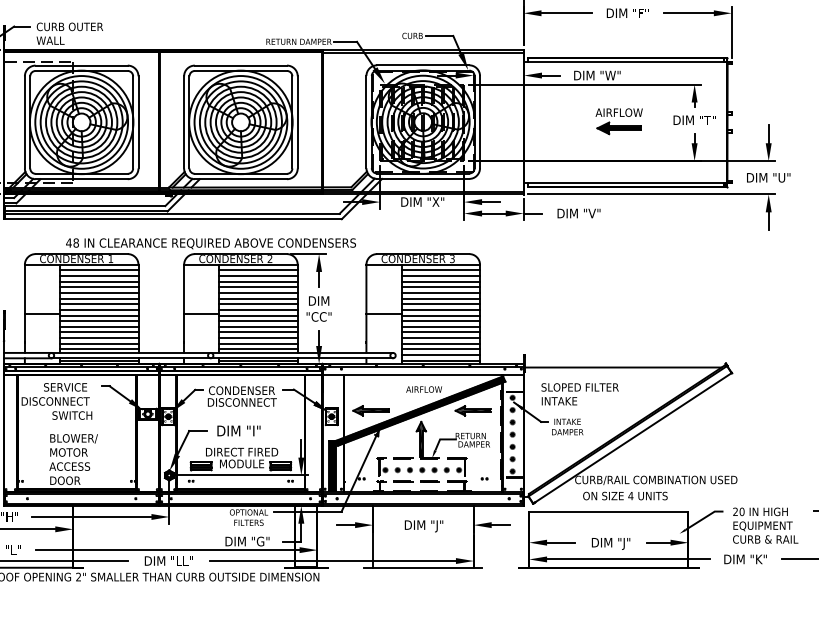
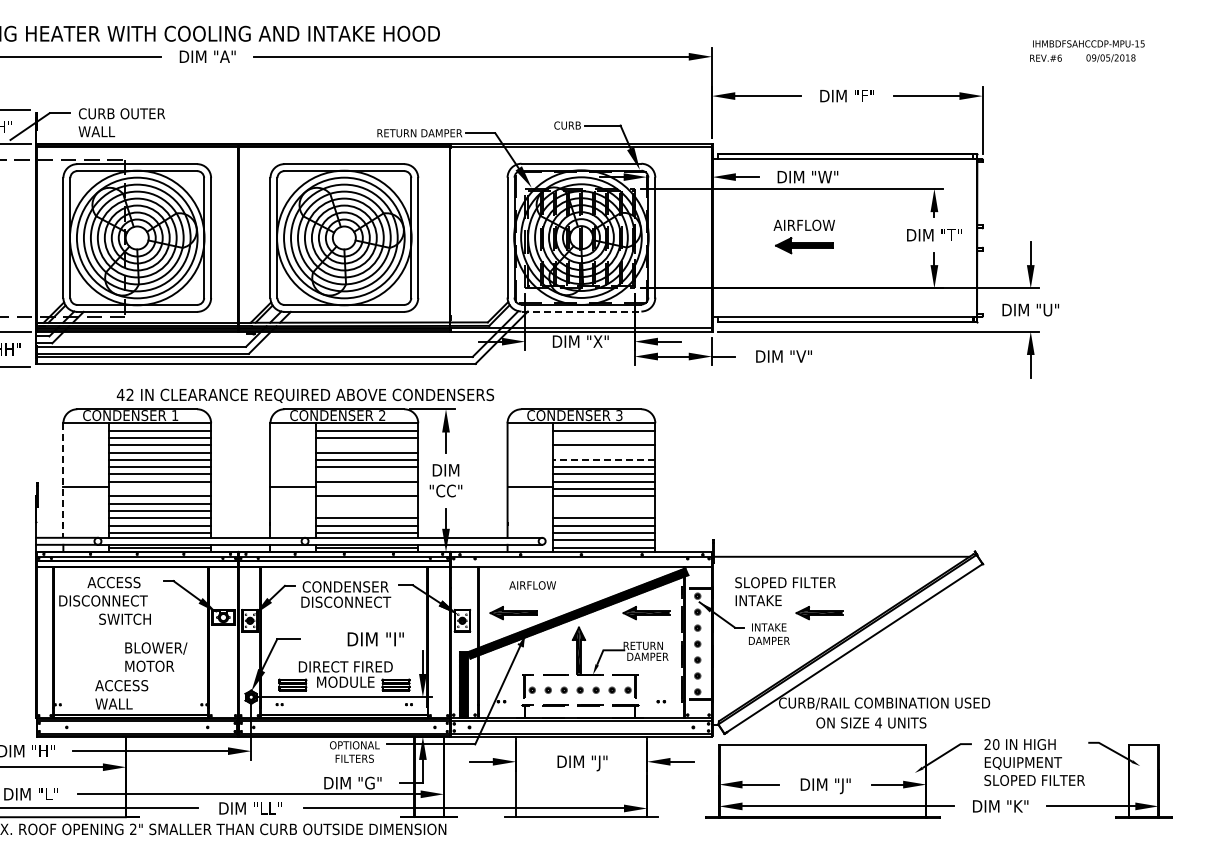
part: (618, 121) -> (803, 236), moved
line: (423, 178) -> (581, 311), solid -> dashed
text: (75, 242) -> (129, 394), 48 -> 42
line: (440, 275) -> (604, 437), removed
line: (258, 281) -> (367, 445), removed
line: (440, 287) -> (604, 452), removed
line: (440, 292) -> (604, 459), solid -> dashed
line: (258, 304) -> (367, 474), removed
line: (24, 309) -> (63, 481), solid -> dashed
line: (99, 315) -> (160, 489), removed
line: (258, 315) -> (367, 489), removed
line: (258, 326) -> (367, 503), removed
line: (440, 326) -> (604, 503), removed
line: (258, 332) -> (367, 511), removed
line: (440, 332) -> (604, 511), removed
text: (64, 387) -> (115, 582), SERVICE -> ACCESS
text: (424, 389) -> (532, 585), moved
part: (606, 411) -> (819, 613), added
text: (238, 431) -> (375, 639), moved
text: (74, 444) -> (156, 656), moved
text: (64, 480) -> (115, 703), DOOR -> WALL
text: (625, 495) -> (871, 722), moved
text: (771, 539) -> (1034, 780), CURB & RAIL -> SLOPED FILTER

